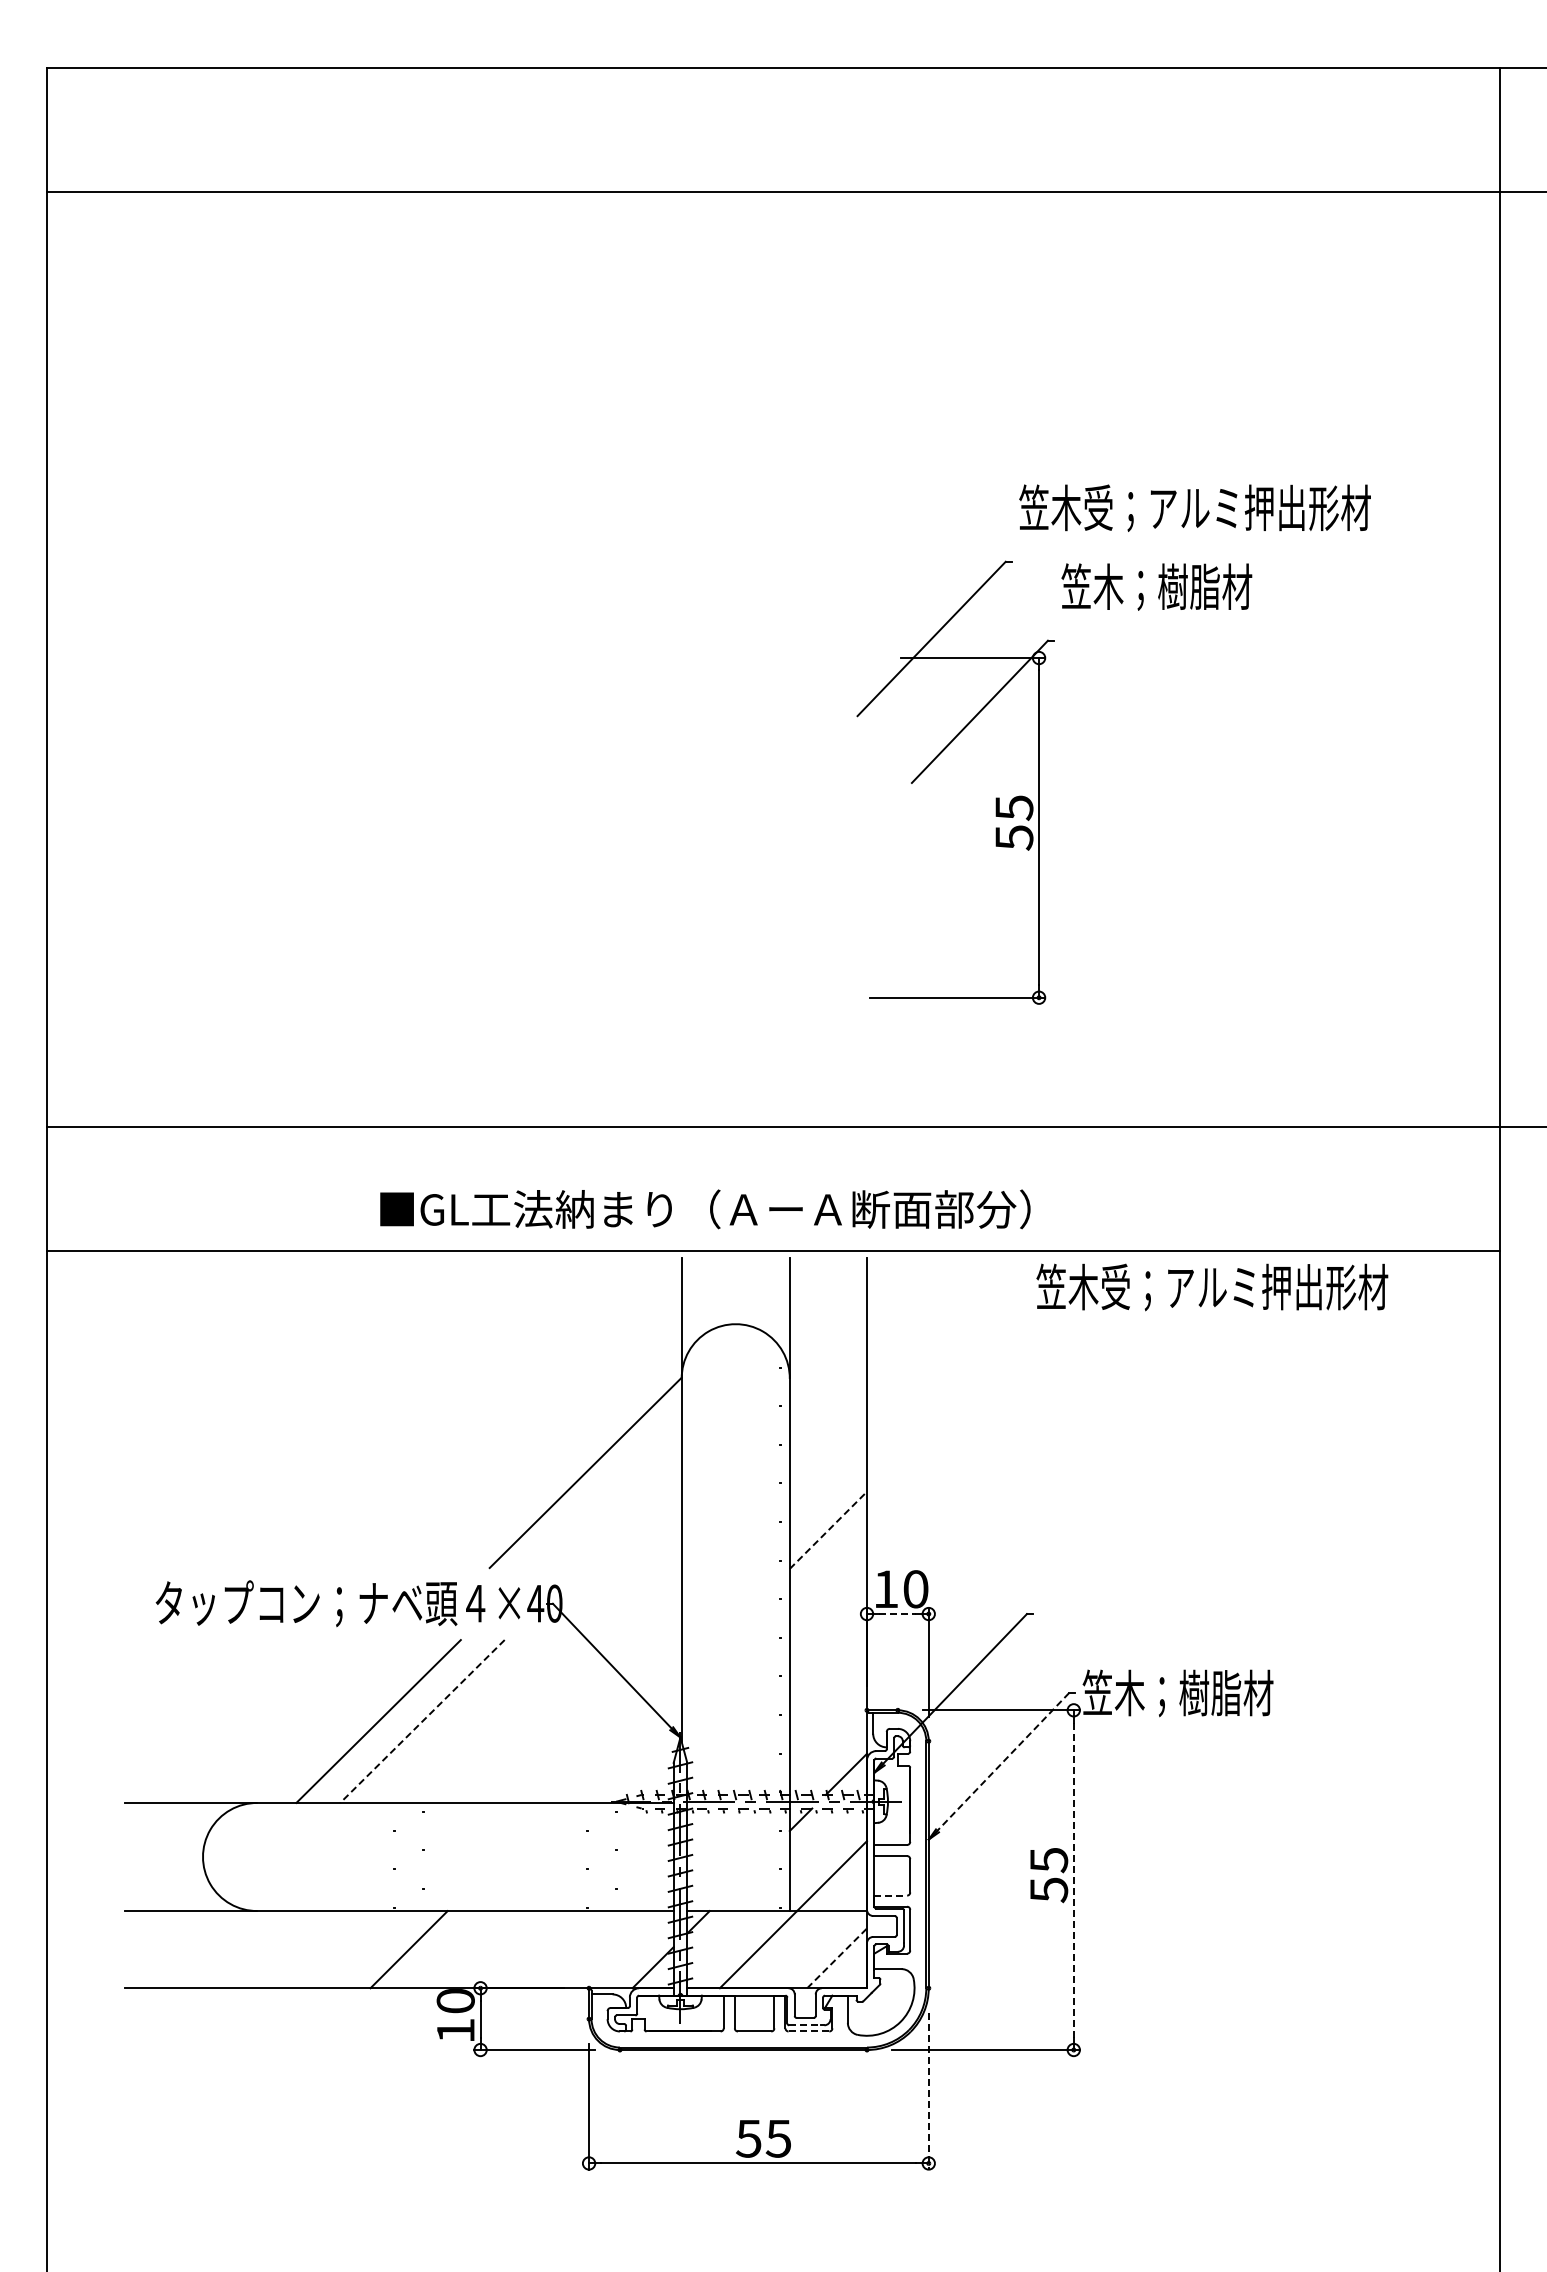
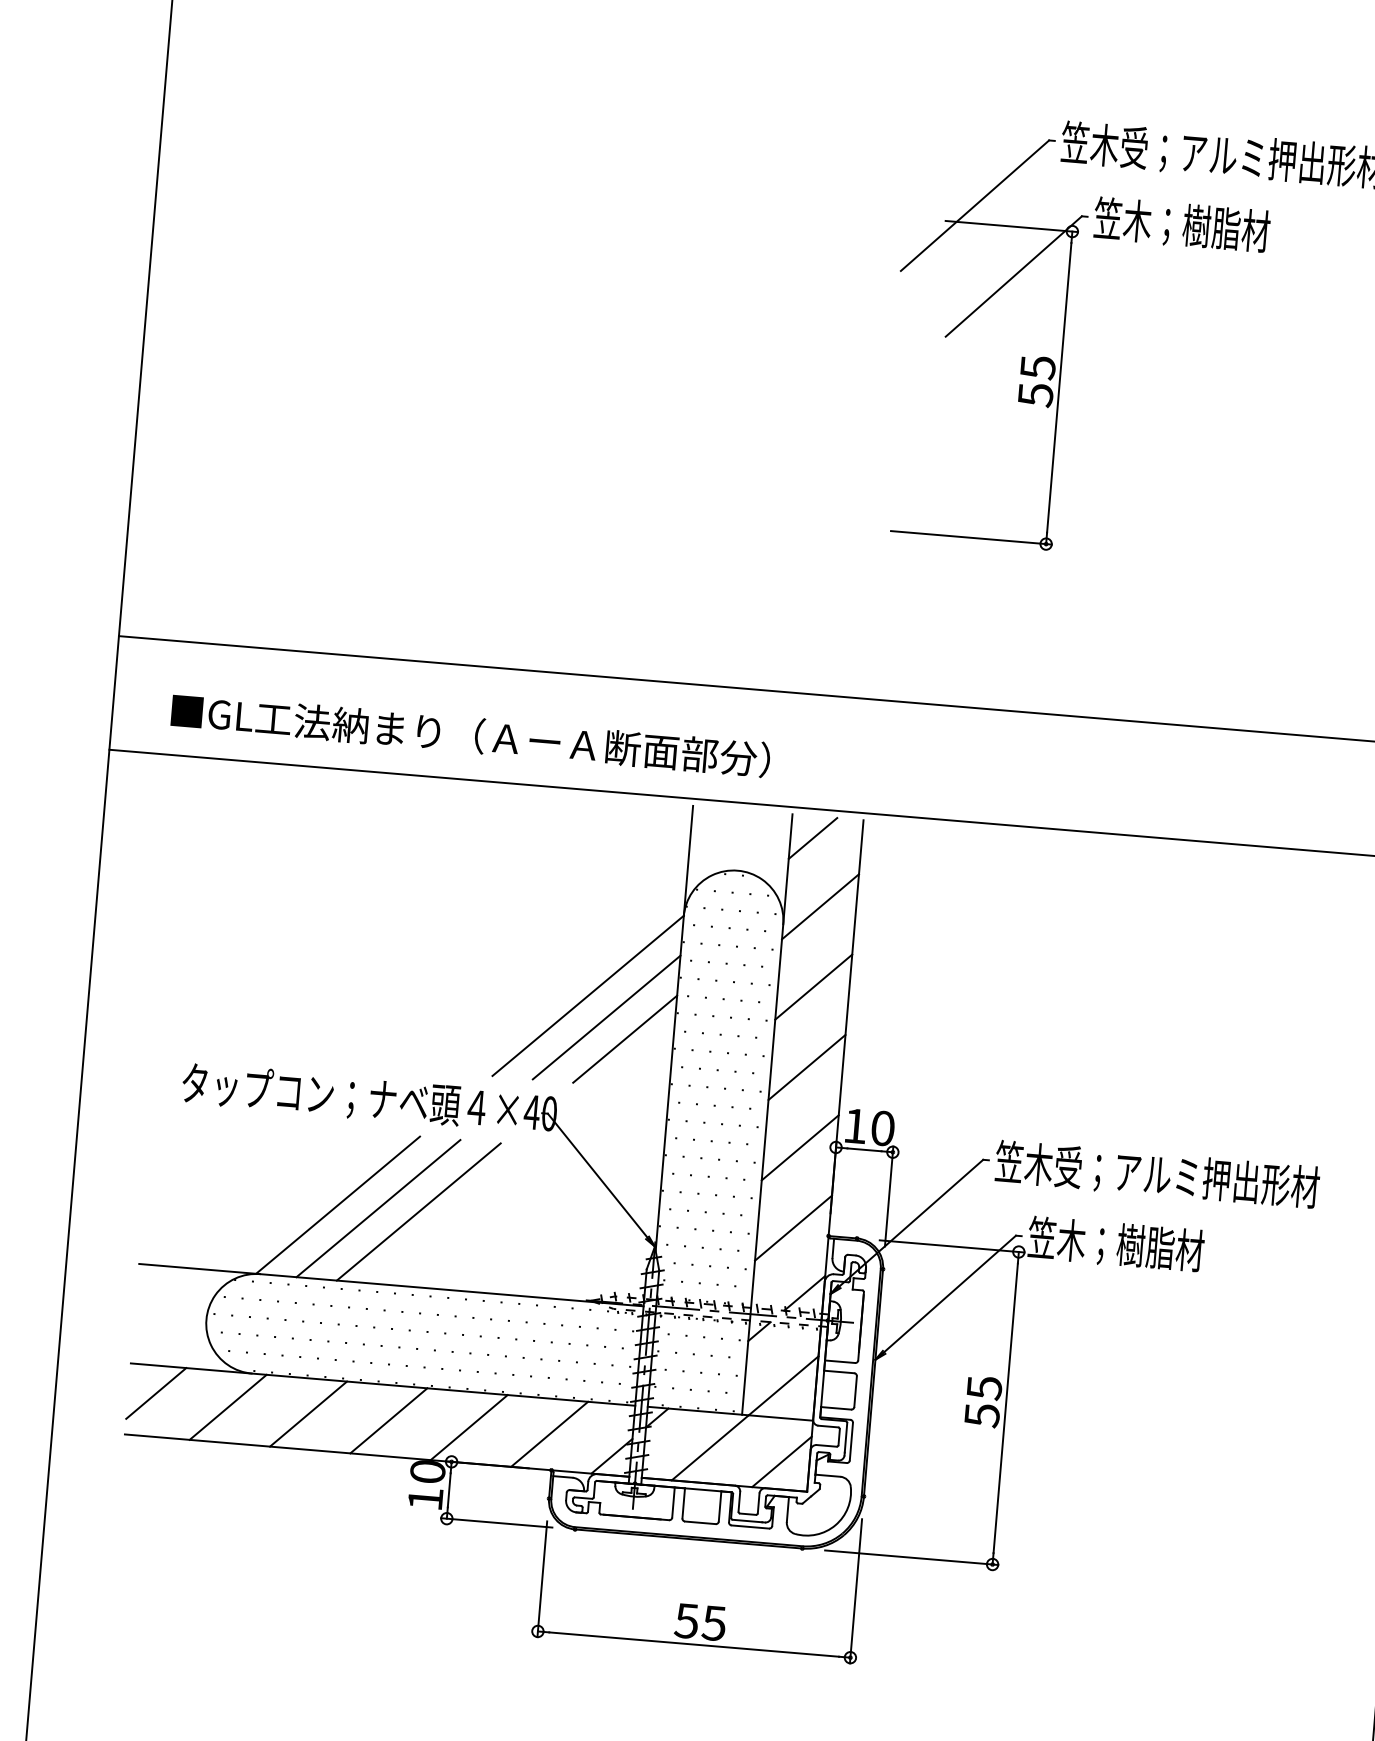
part: (934, 760) -> (968, 317), moved
text: (705, 1209) -> (470, 735), moved
line: (813, 1282) -> (812, 838), added
text: (1212, 1287) -> (1157, 1174), moved
line: (828, 1355) -> (820, 906), added
line: (828, 1442) -> (813, 986), added
line: (607, 1494) -> (606, 1017), added
line: (629, 1516) -> (625, 1039), added
line: (828, 1530) -> (807, 1067), dashed -> solid
line: (897, 1614) -> (864, 1150), dashed -> solid
line: (828, 1617) -> (800, 1147), added
line: (828, 1704) -> (793, 1227), added
line: (334, 1721) -> (337, 1205), added
line: (422, 1721) -> (418, 1211), dashed -> solid
line: (1000, 1764) -> (947, 1296), dashed -> solid
line: (1073, 1880) -> (1005, 1408), dashed -> solid
line: (891, 1895) -> (836, 1408), dashed -> solid
line: (155, 1941) -> (156, 1393), added
line: (234, 1949) -> (228, 1407), added
line: (321, 1949) -> (308, 1413), added
line: (496, 1949) -> (469, 1427), added
line: (583, 1949) -> (549, 1434), added
line: (837, 1958) -> (782, 1462), dashed -> solid
line: (805, 2025) -> (747, 1521), dashed -> solid
line: (809, 2031) -> (750, 1527), dashed -> solid
line: (928, 2091) -> (855, 1591), dashed -> solid

